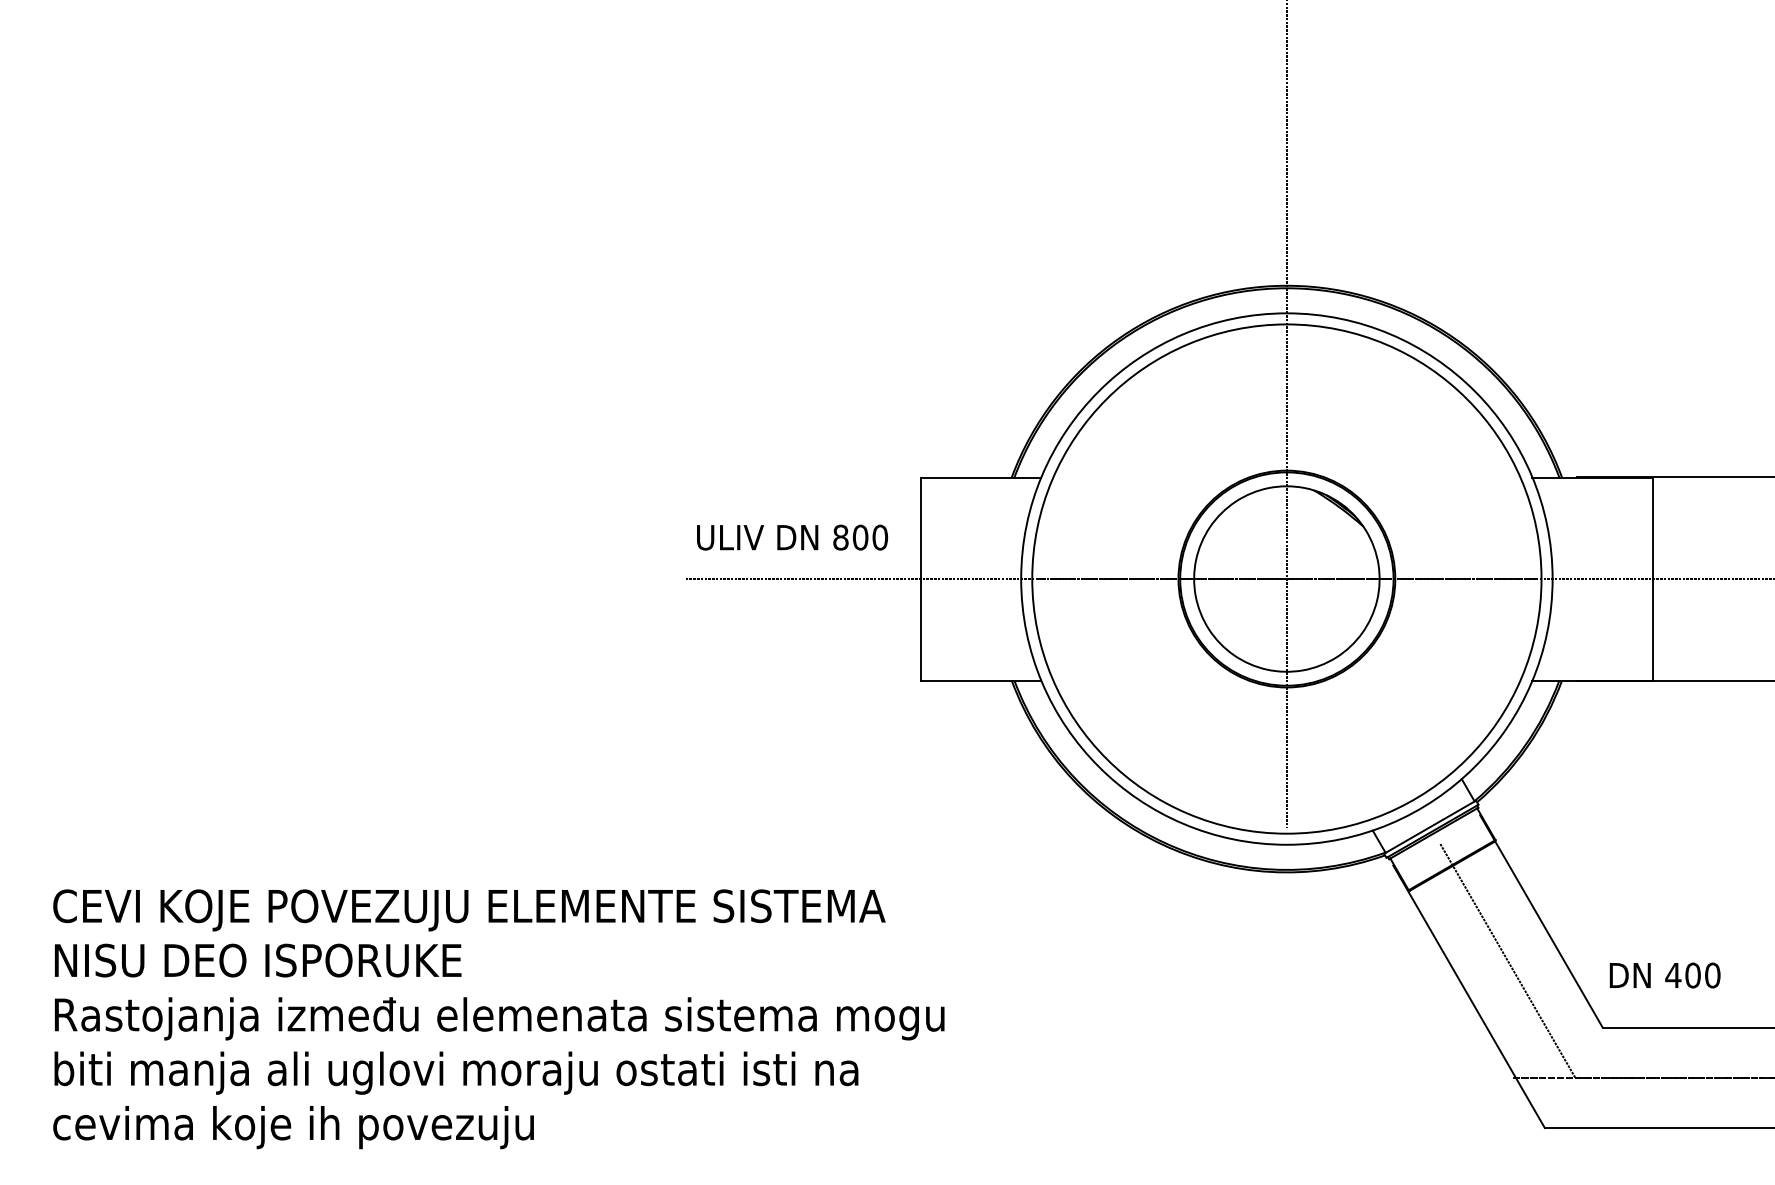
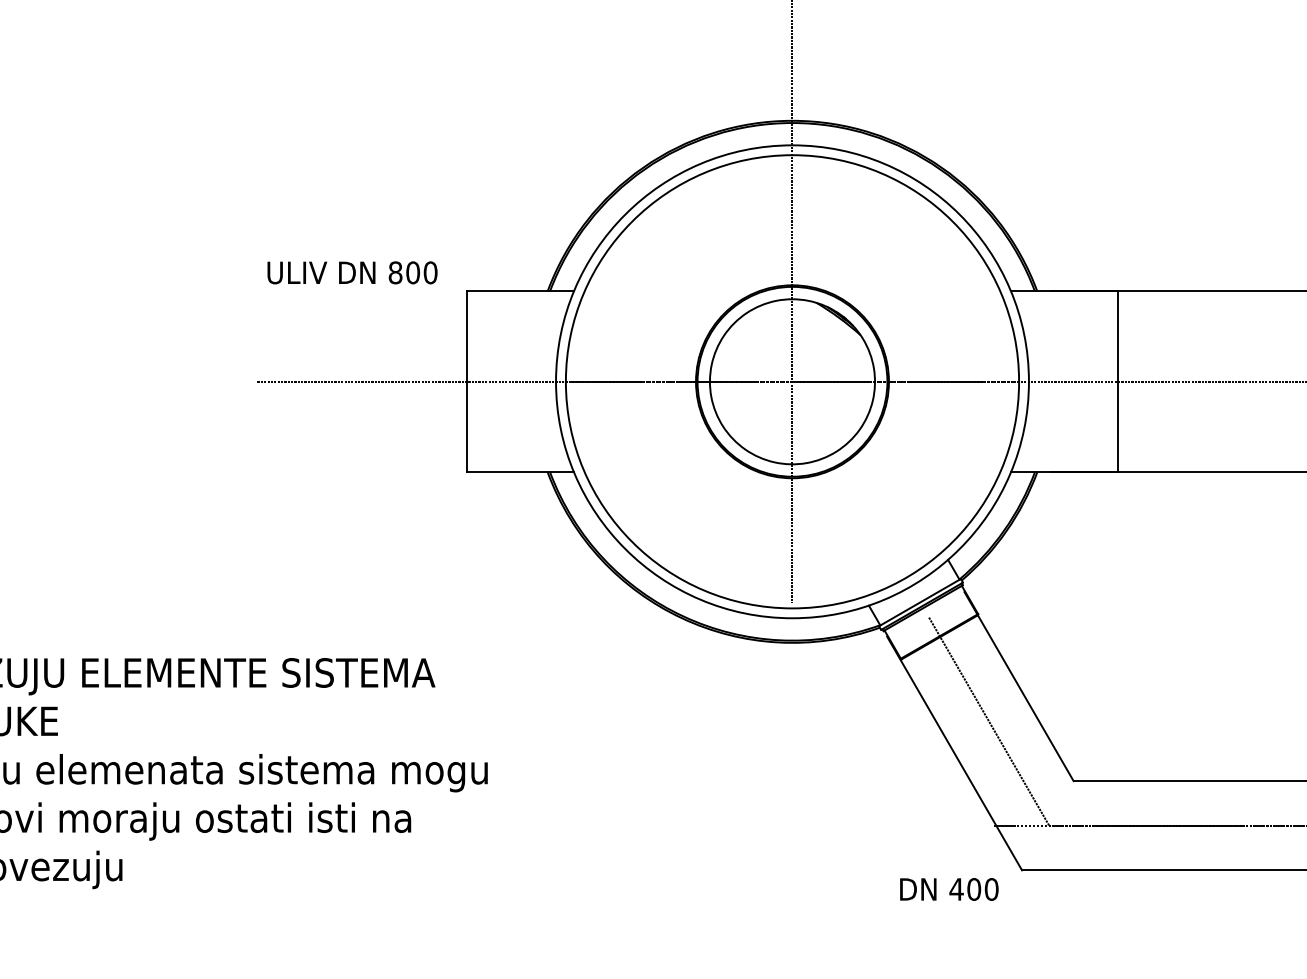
text: (792, 537) -> (352, 272), moved
text: (1664, 975) -> (948, 889), moved

